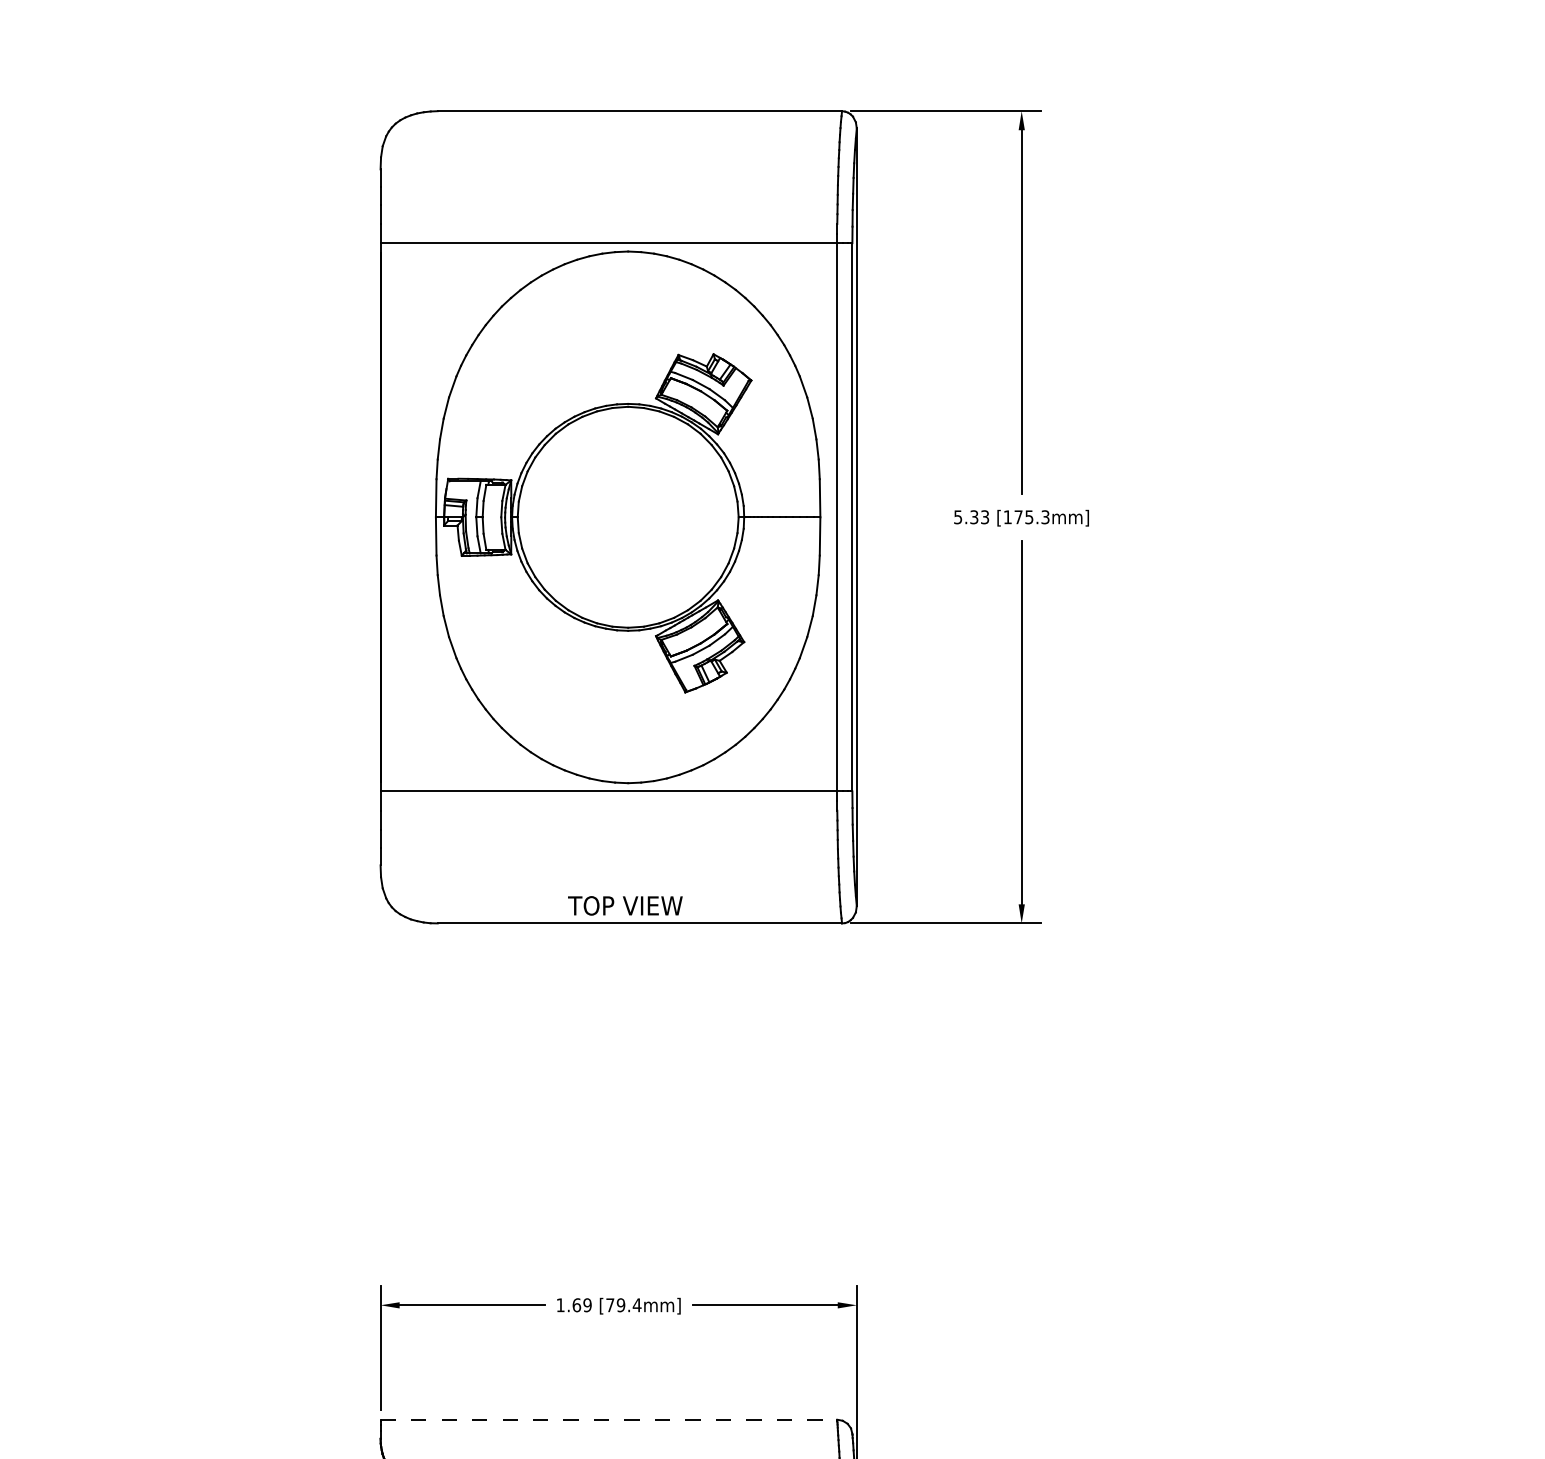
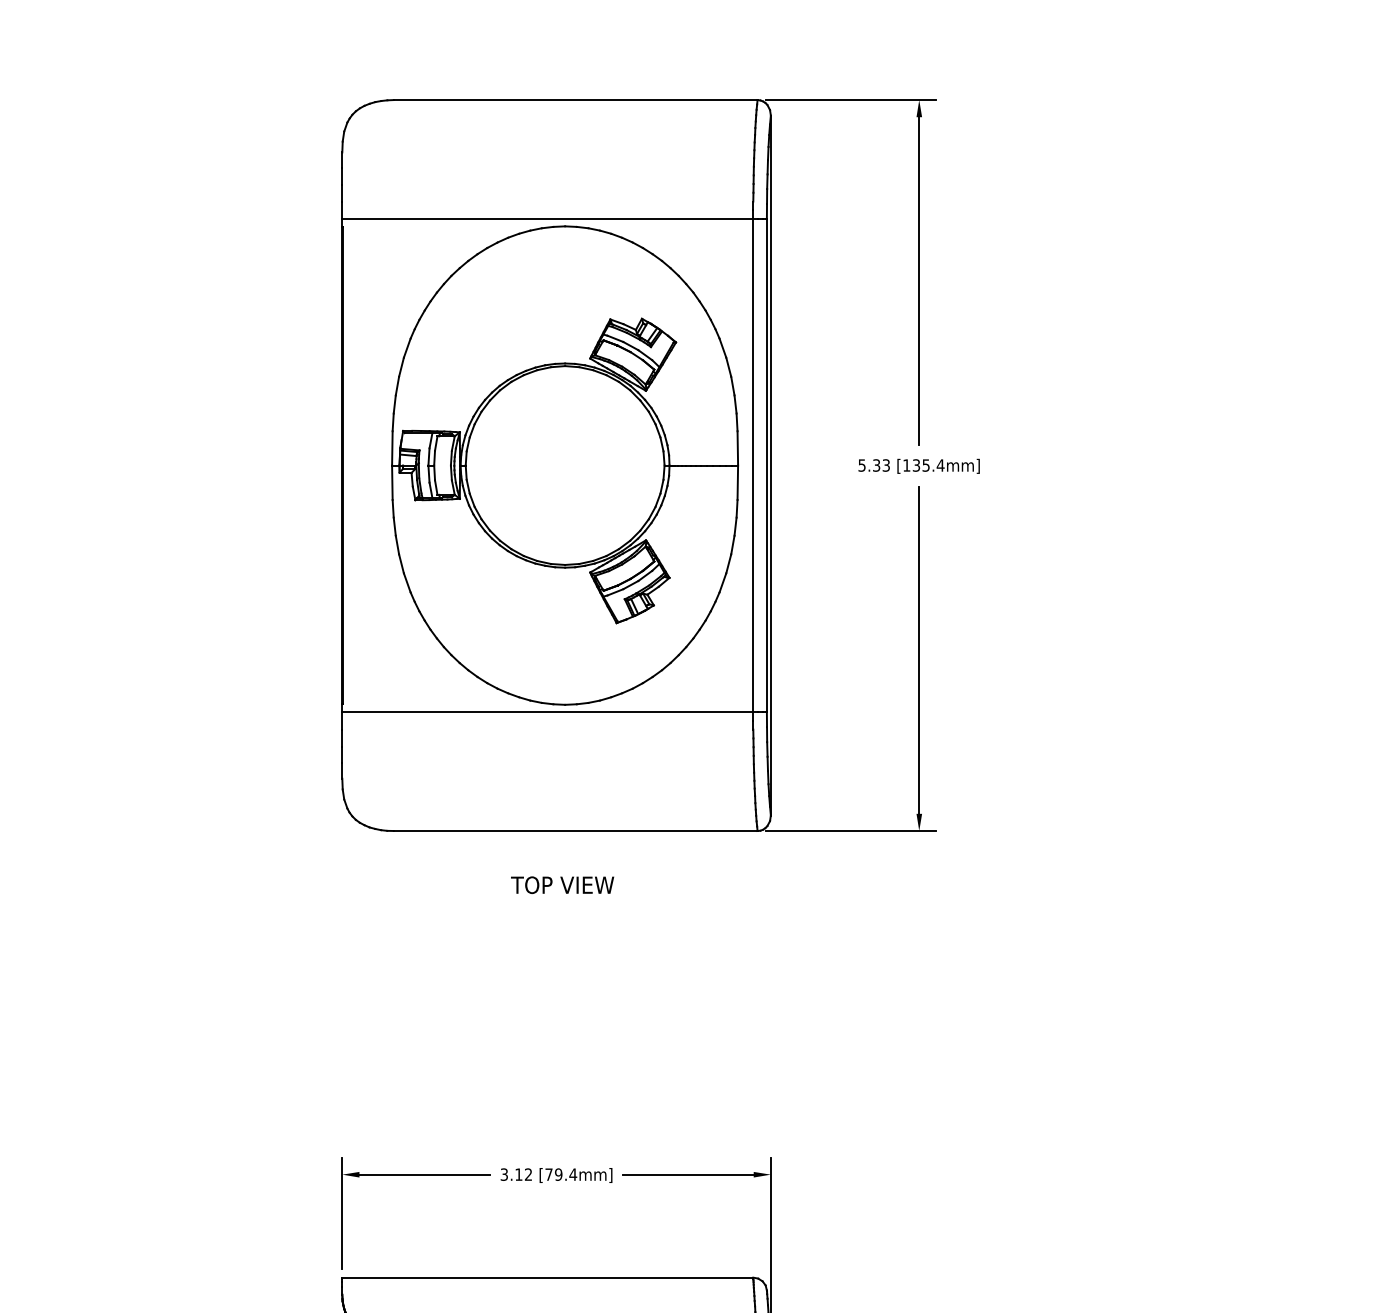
text: (1031, 517) -> (928, 465), [175.3mm] -> [135.4mm]
text: (625, 905) -> (562, 884), moved
text: (574, 1305) -> (516, 1174), 1.69 -> 3.12
line: (609, 1419) -> (548, 1277), dashed -> solid

